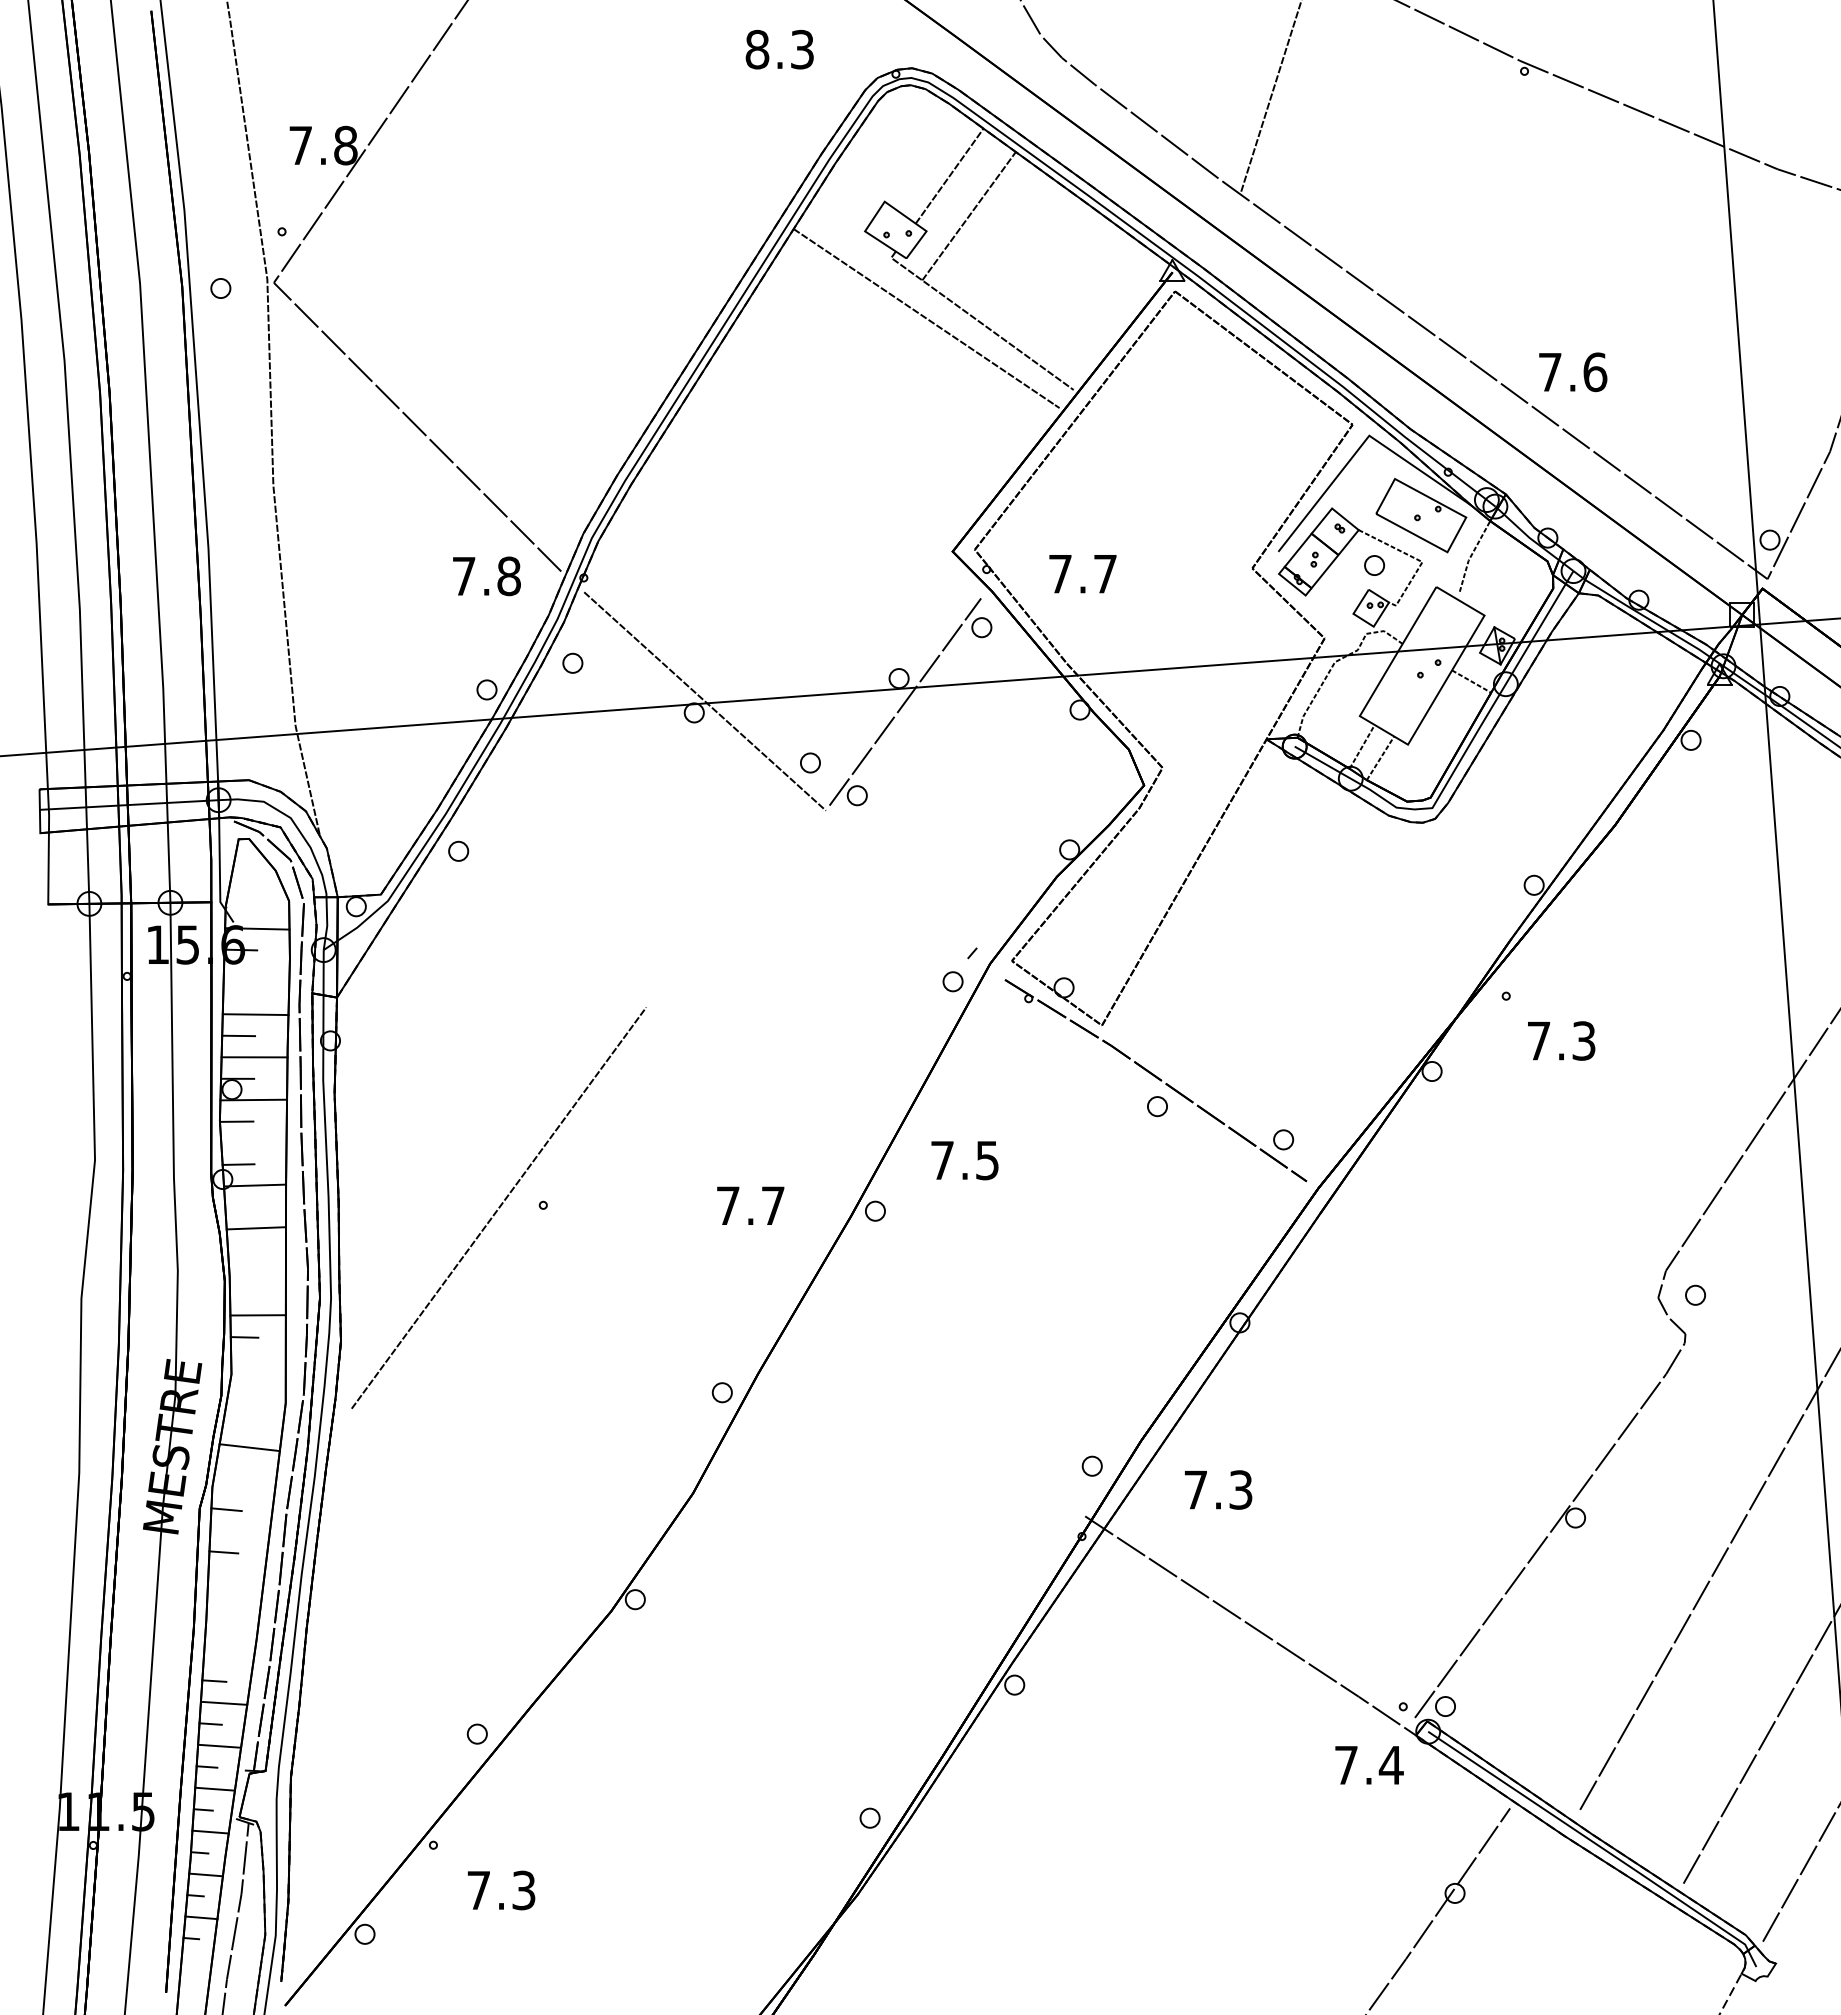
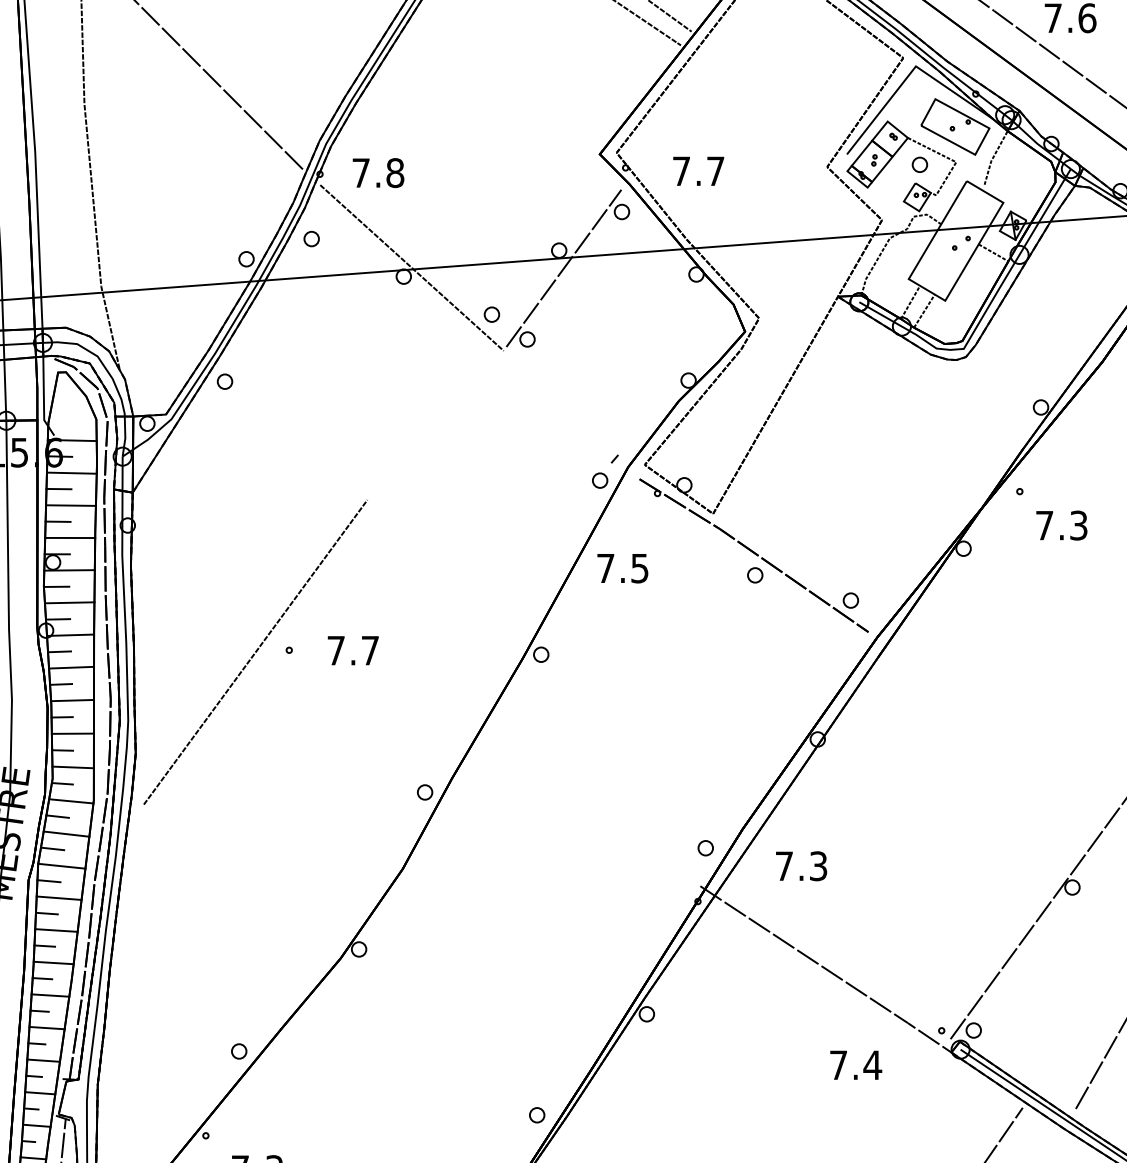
text: (486, 576) -> (378, 173), moved
line: (256, 971) -> (71, 472), added
line: (239, 992) -> (58, 488), added
line: (253, 1142) -> (69, 602), added
text: (964, 1160) -> (622, 568), moved
text: (750, 1205) -> (353, 650), moved
line: (240, 1206) -> (59, 651), added
line: (242, 1249) -> (61, 683), added
line: (257, 1271) -> (72, 700), added
line: (243, 1293) -> (61, 717), added
line: (258, 1359) -> (73, 767), added
line: (244, 1381) -> (62, 783), added
line: (255, 1404) -> (70, 801), added
line: (237, 1424) -> (57, 816), added
line: (231, 1466) -> (52, 848), added
line: (243, 1489) -> (61, 865), added
line: (239, 1531) -> (58, 897), added
line: (236, 1574) -> (56, 930), added
line: (220, 1595) -> (44, 946), added
line: (232, 1617) -> (53, 962), added
line: (217, 1637) -> (42, 978), added
line: (228, 1659) -> (50, 994), added
text: (1369, 1765) -> (856, 1065), moved

